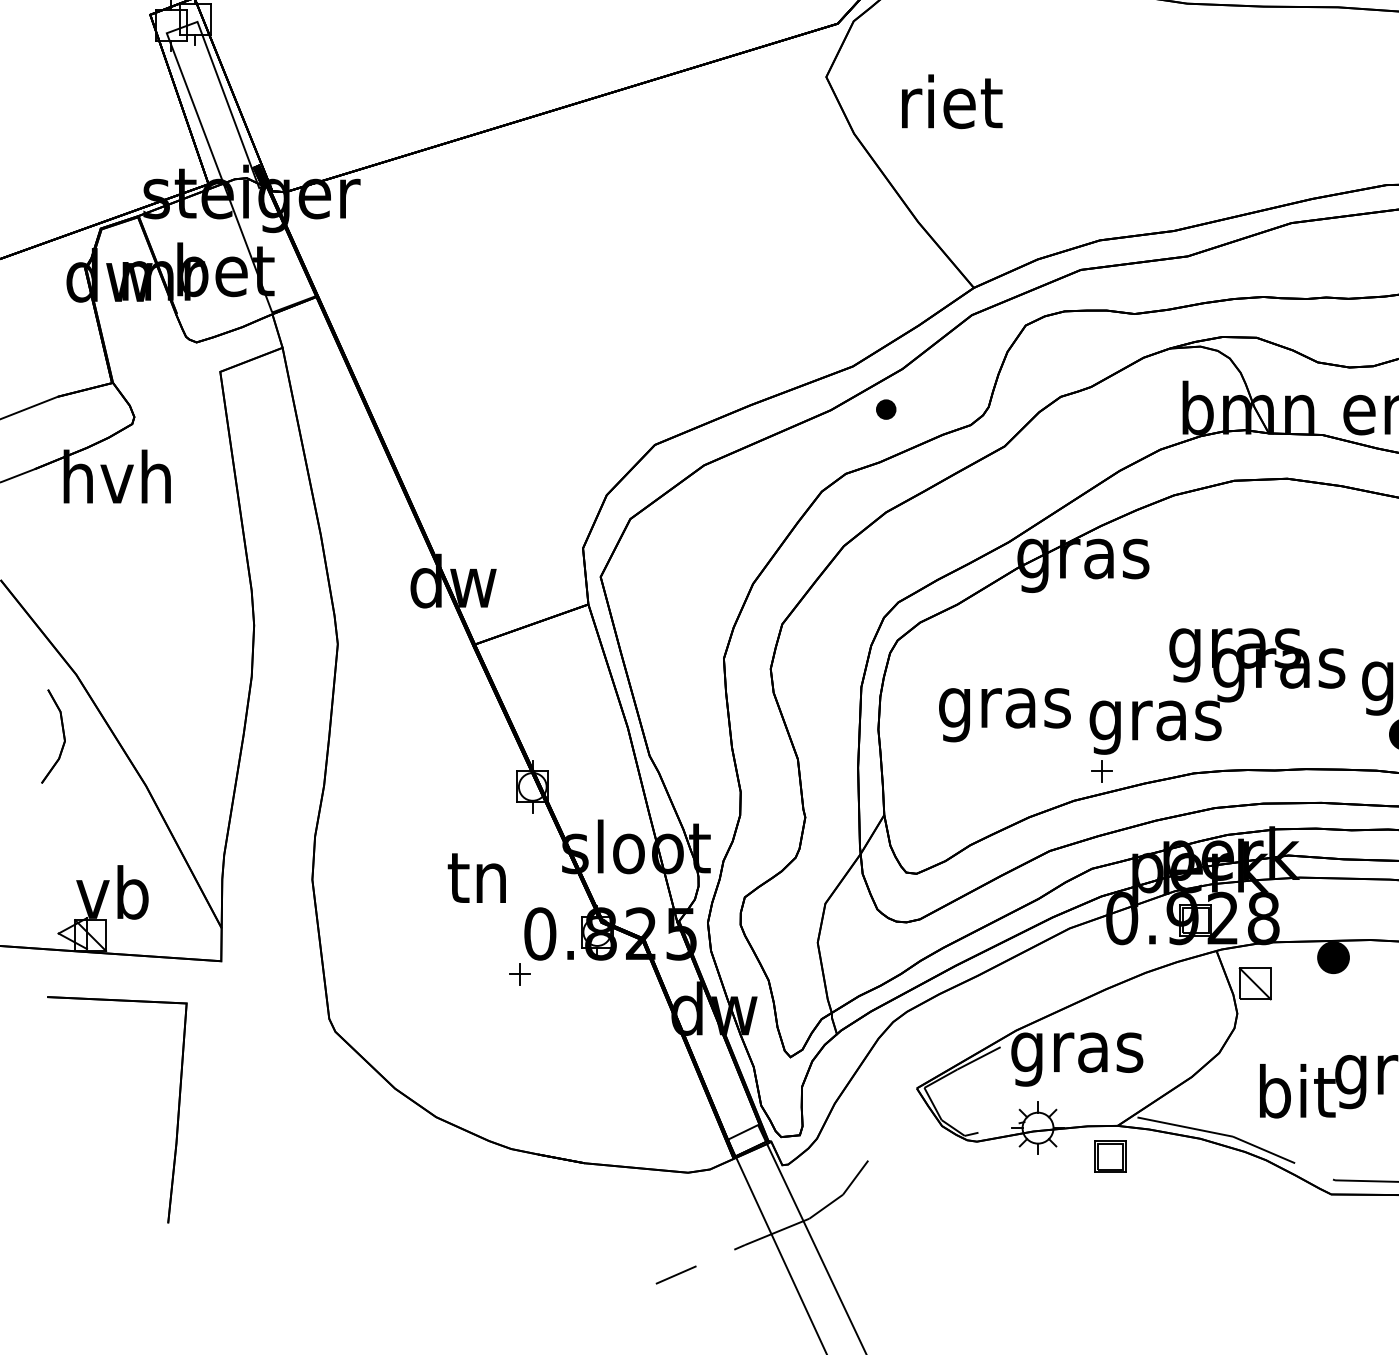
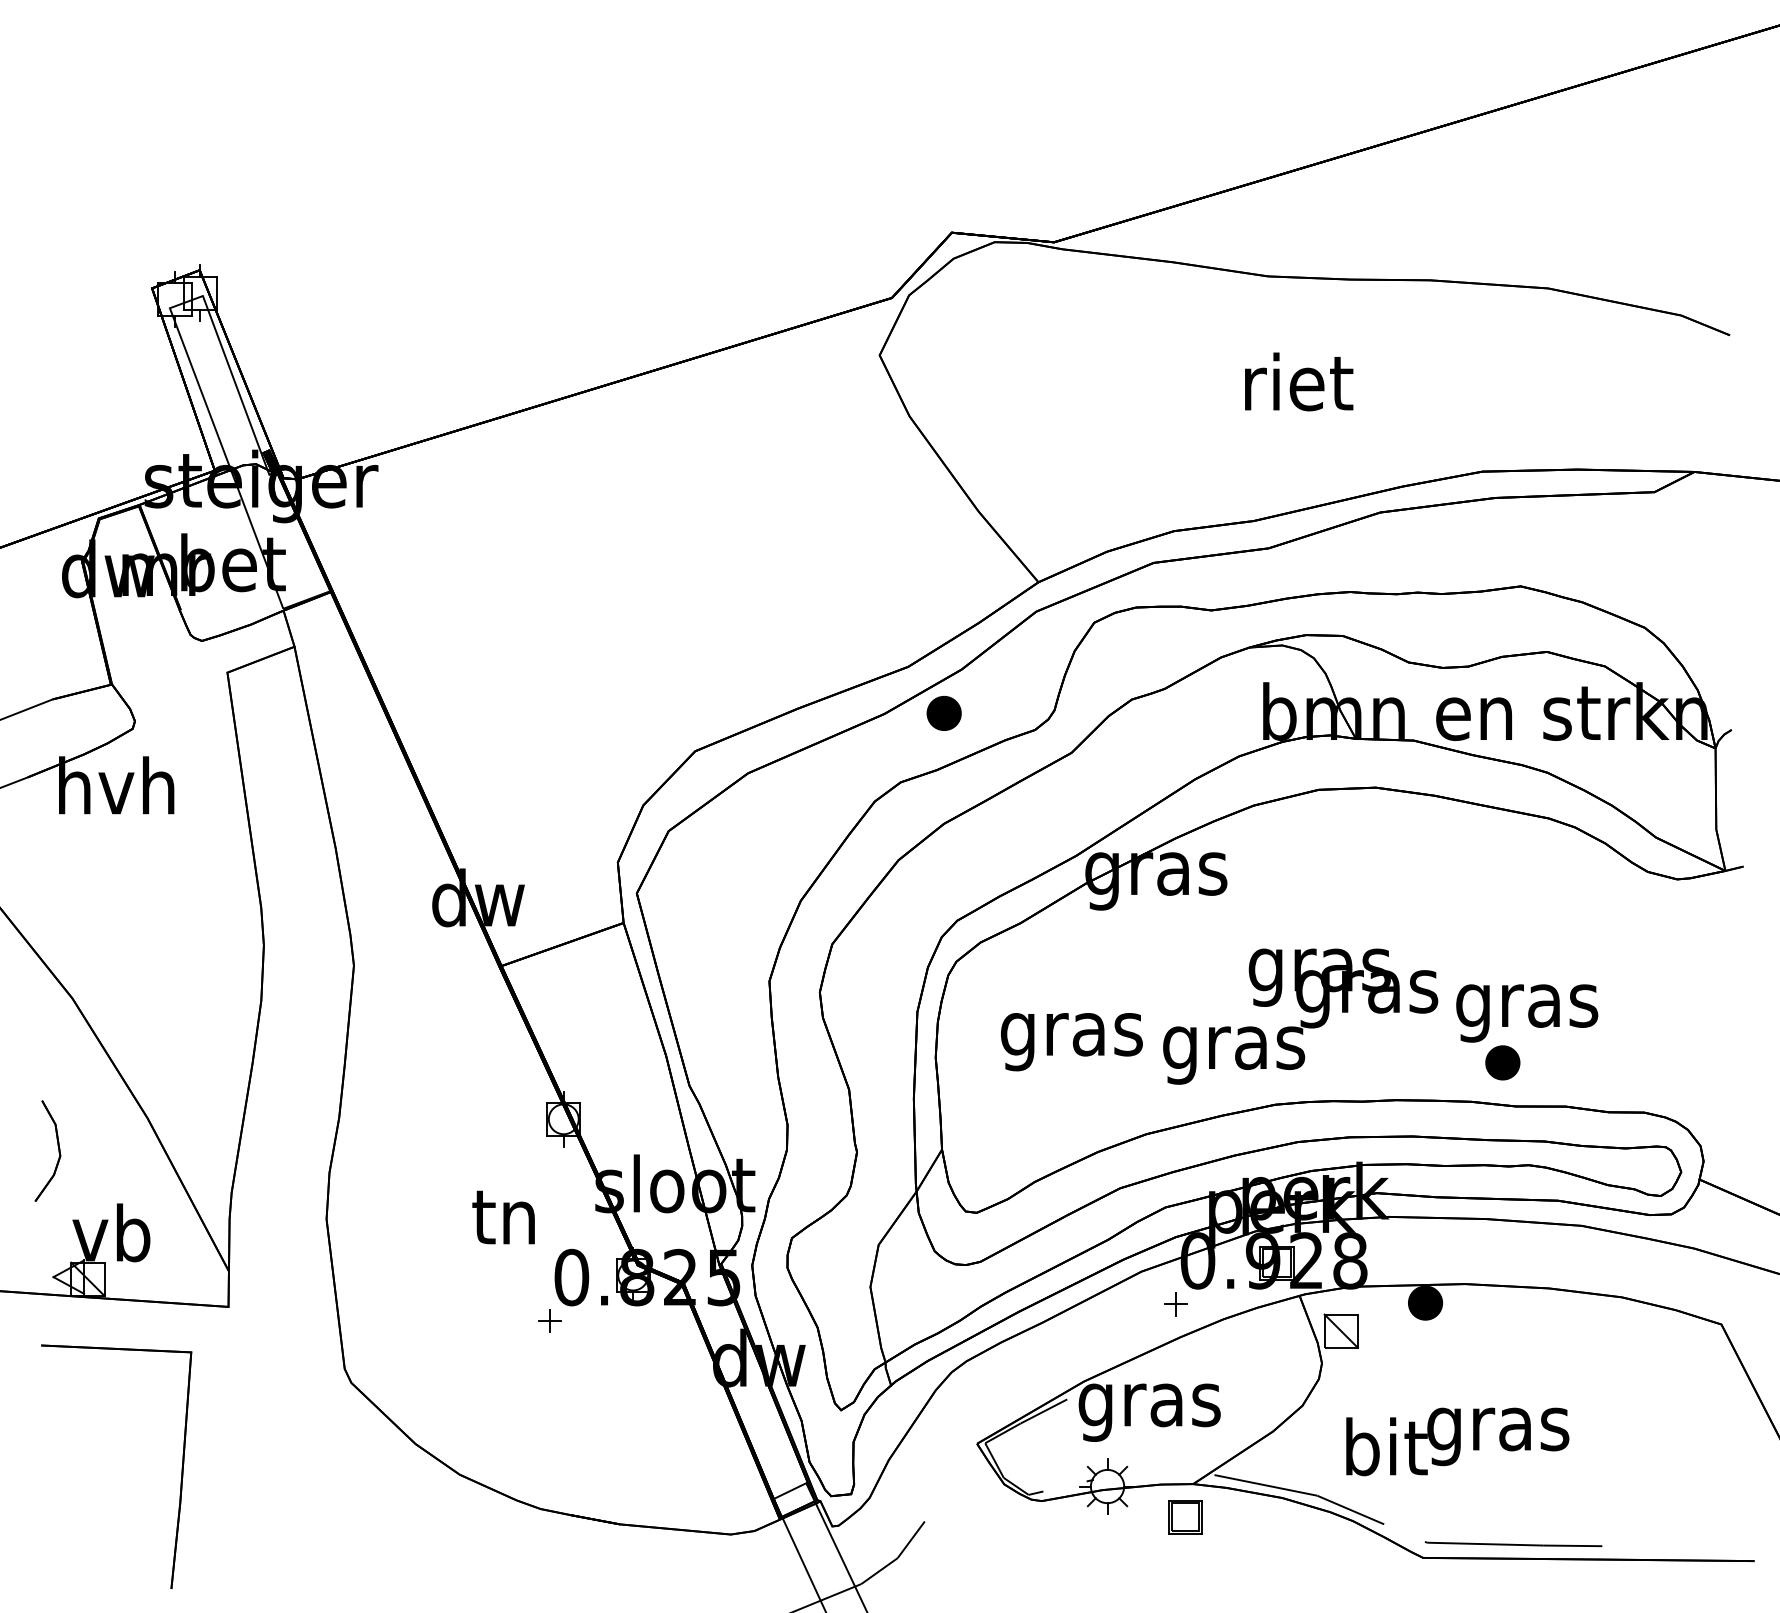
text: (952, 101) -> (1299, 381), moved
part: (885, 408) -> (943, 712), size x1.67
part: (62, 732) -> (57, 1146), moved
part: (1101, 771) -> (1175, 1304), moved

